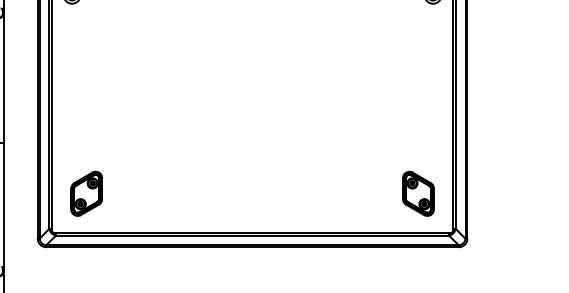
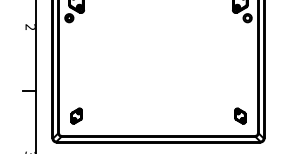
part: (86, 192) -> (76, 115), size x0.7
part: (418, 192) -> (240, 115), size x0.7

